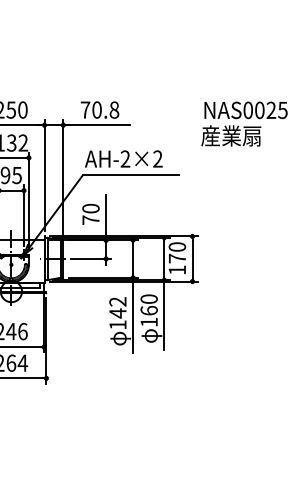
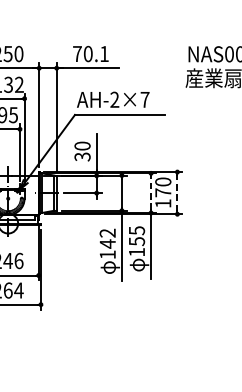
text: (114, 109) -> (104, 53), 70.8 -> 70.1
text: (157, 158) -> (144, 99), AH-2×2 -> AH-2×7
text: (90, 220) -> (82, 157), 70 -> 30
line: (164, 258) -> (151, 192), solid -> dashed
line: (192, 258) -> (177, 192), solid -> dashed
text: (148, 304) -> (136, 235), 160 -> 155

